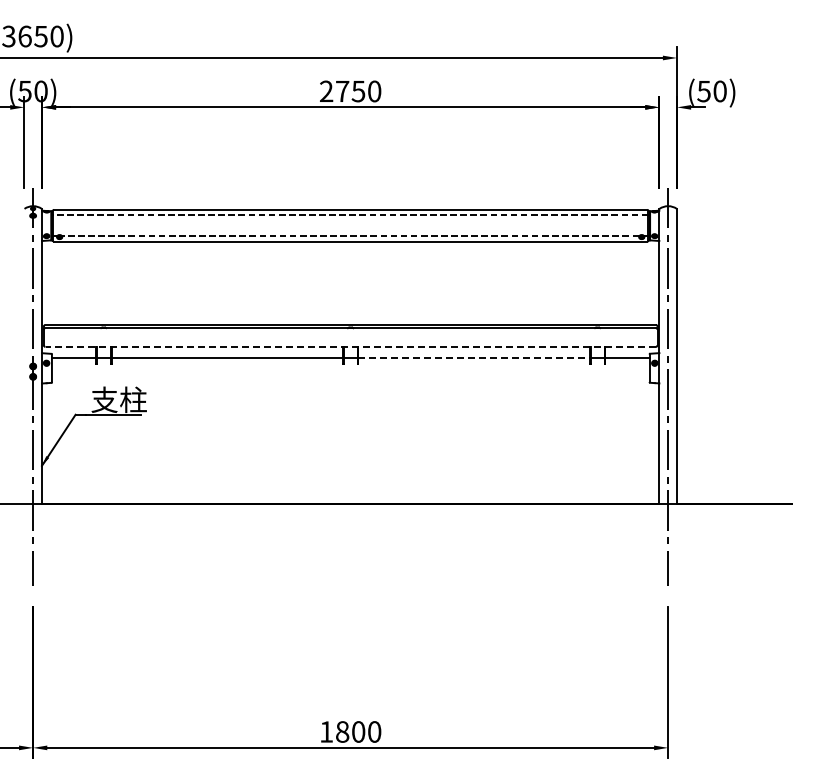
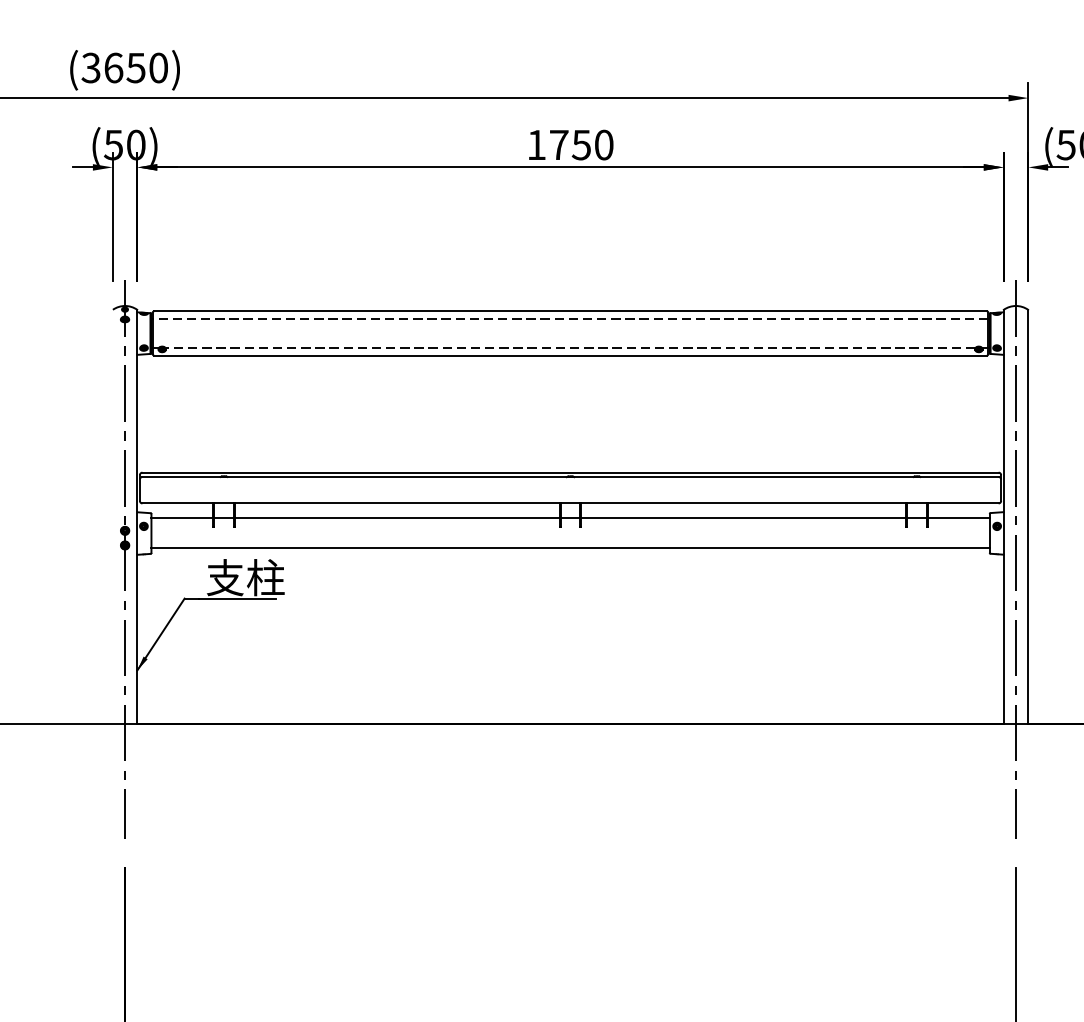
text: (326, 90) -> (536, 143), 2750 -> 1750
line: (350, 346) -> (570, 502), dashed -> solid
line: (474, 357) -> (744, 518), dashed -> solid
line: (350, 378) -> (570, 547), added

